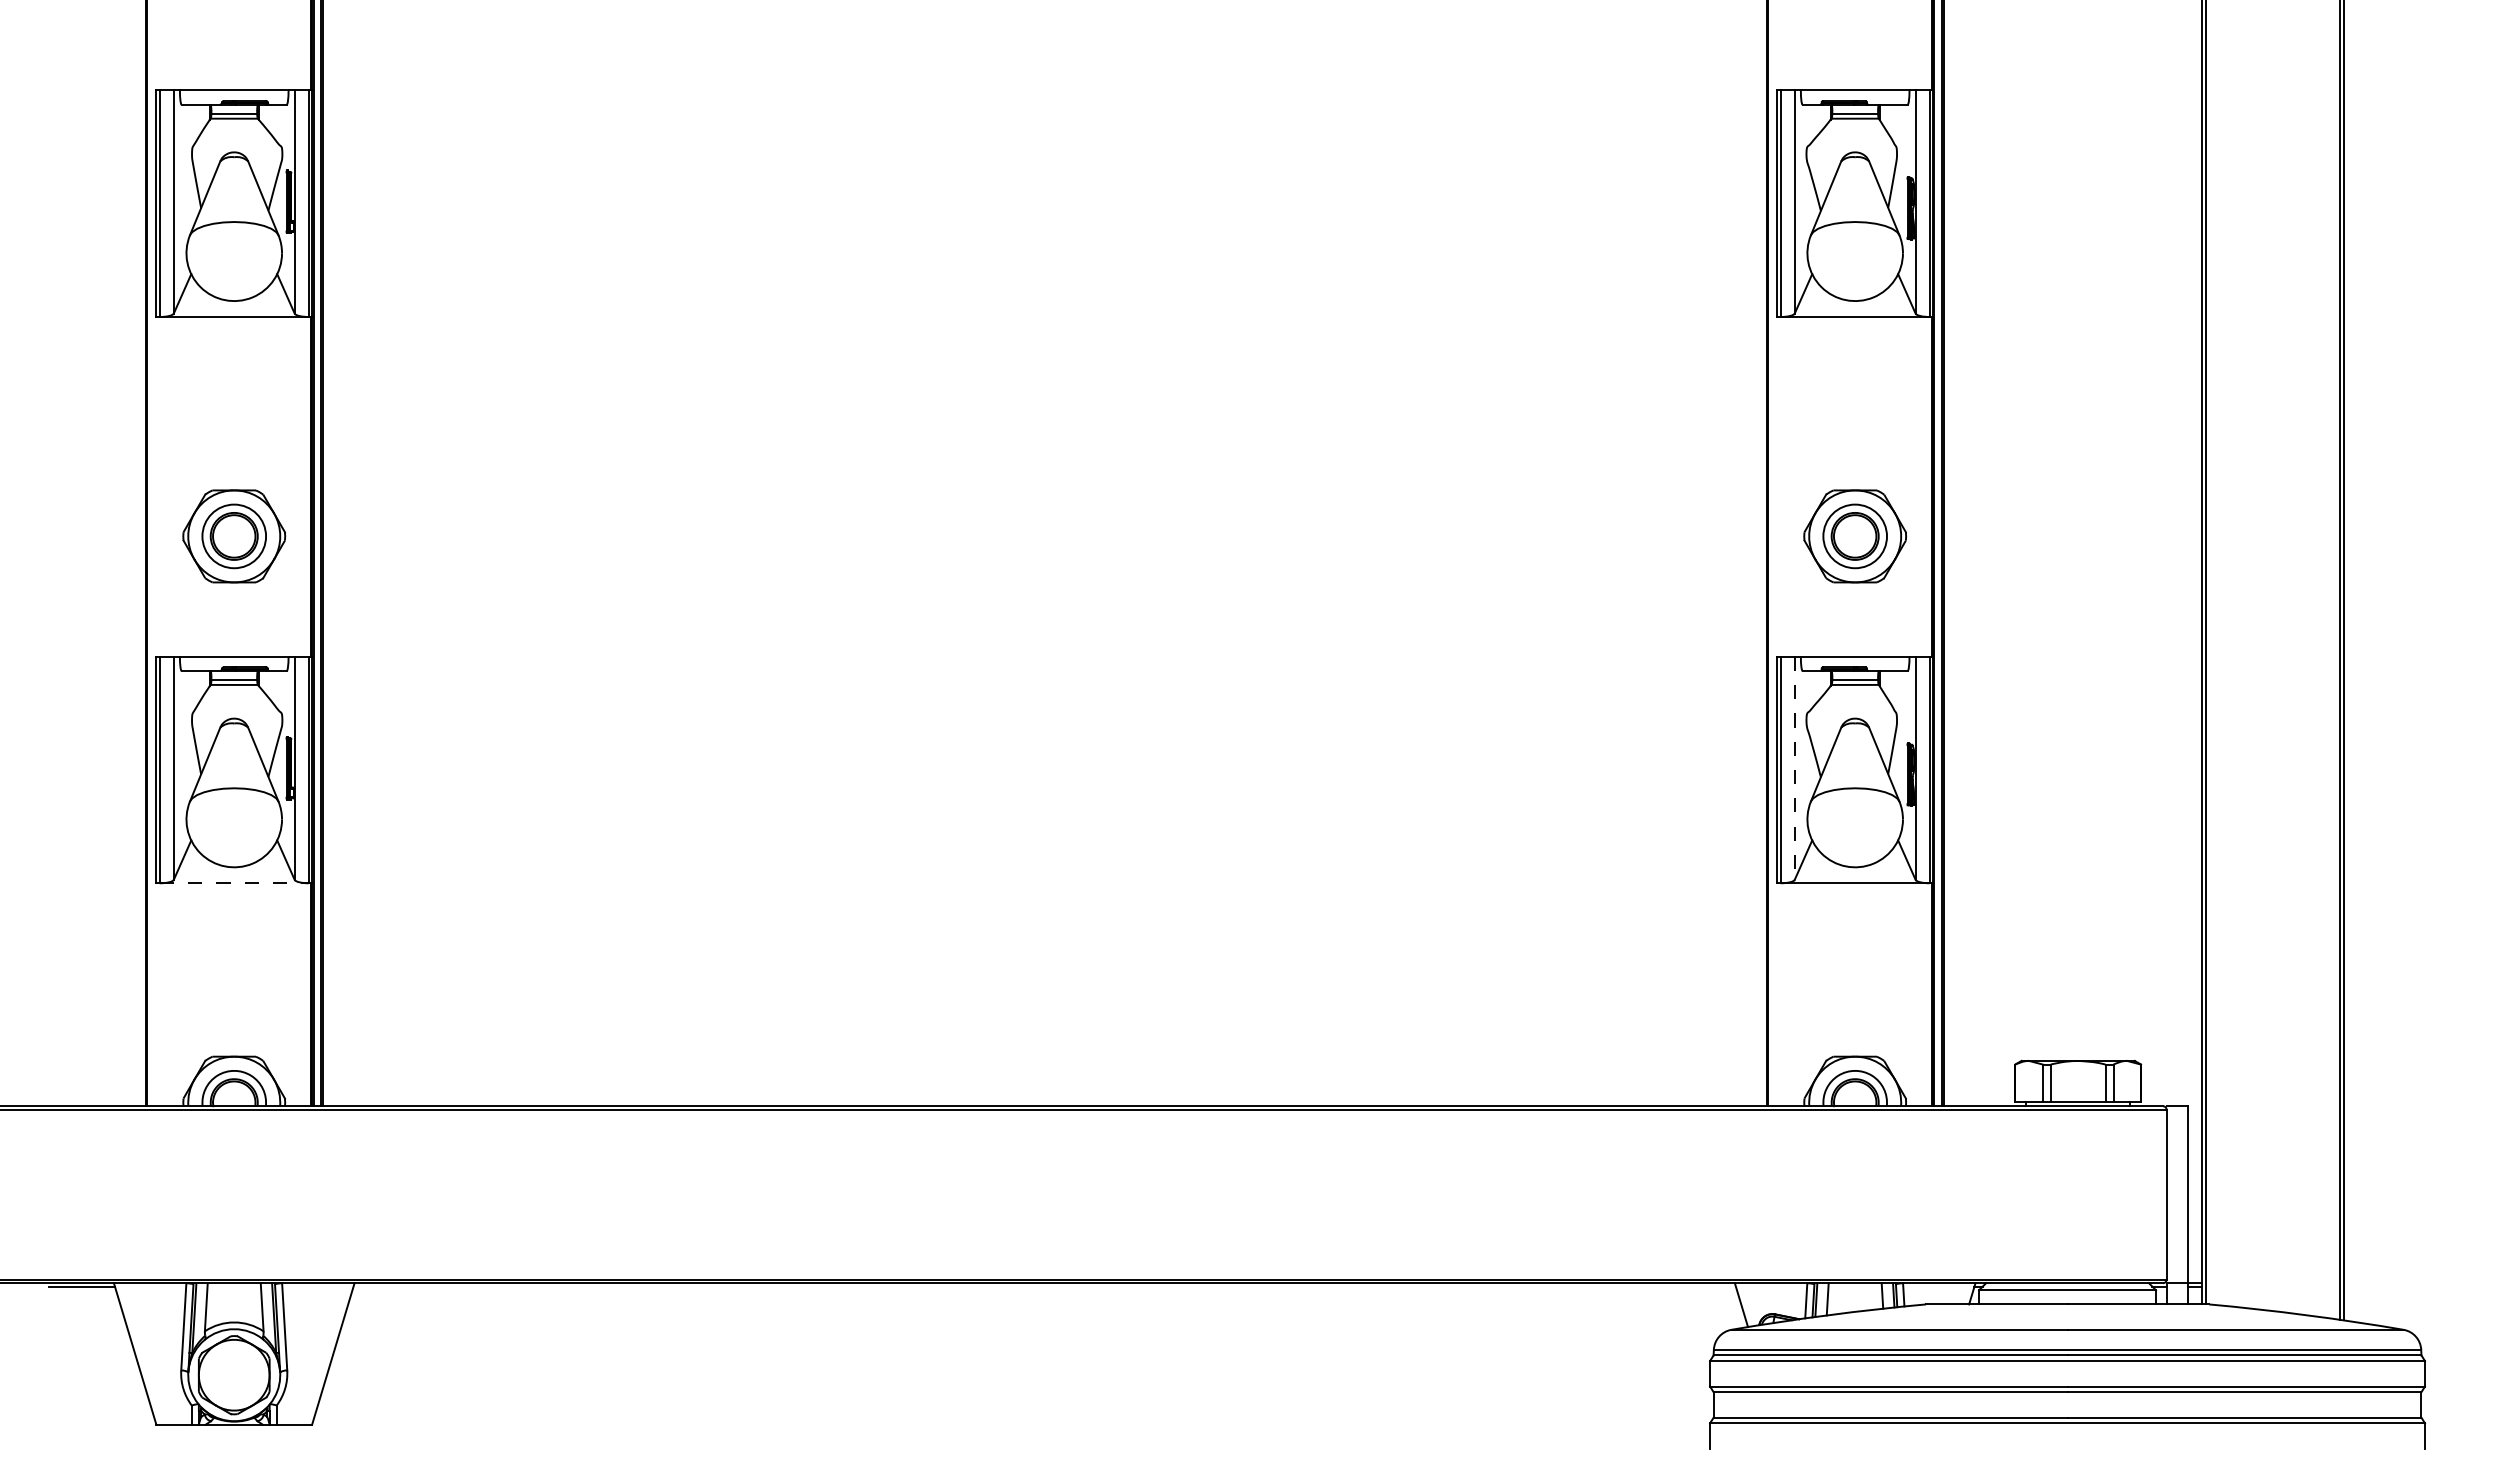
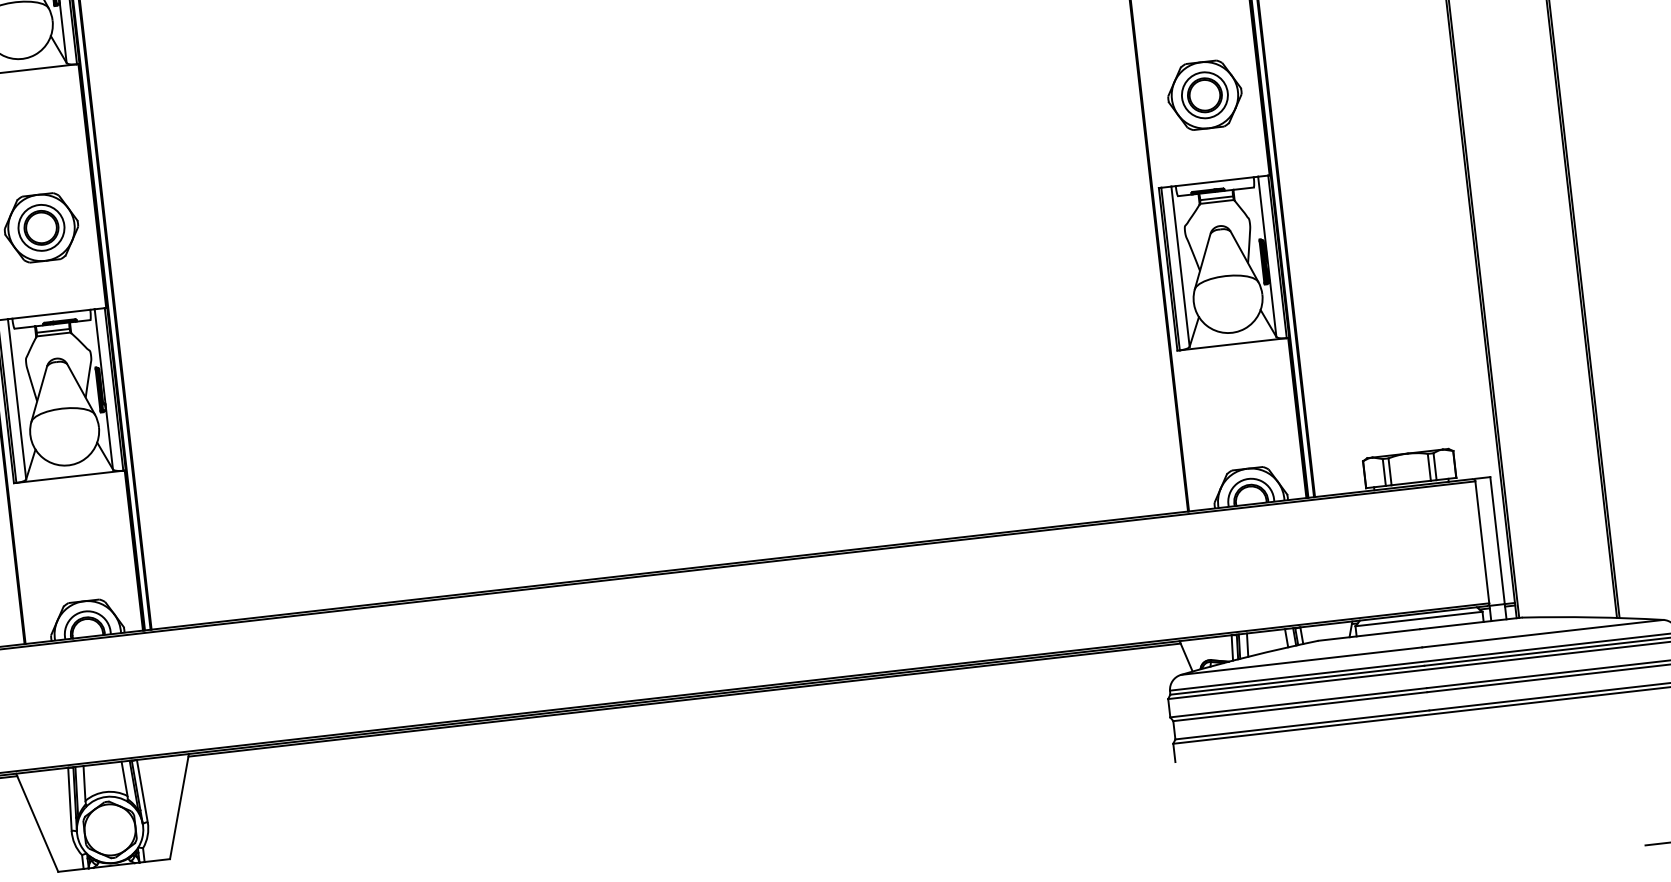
line: (1794, 768) -> (1180, 266), dashed -> solid
line: (234, 883) -> (70, 476), dashed -> solid
line: (1044, 1286) -> (684, 699), added

